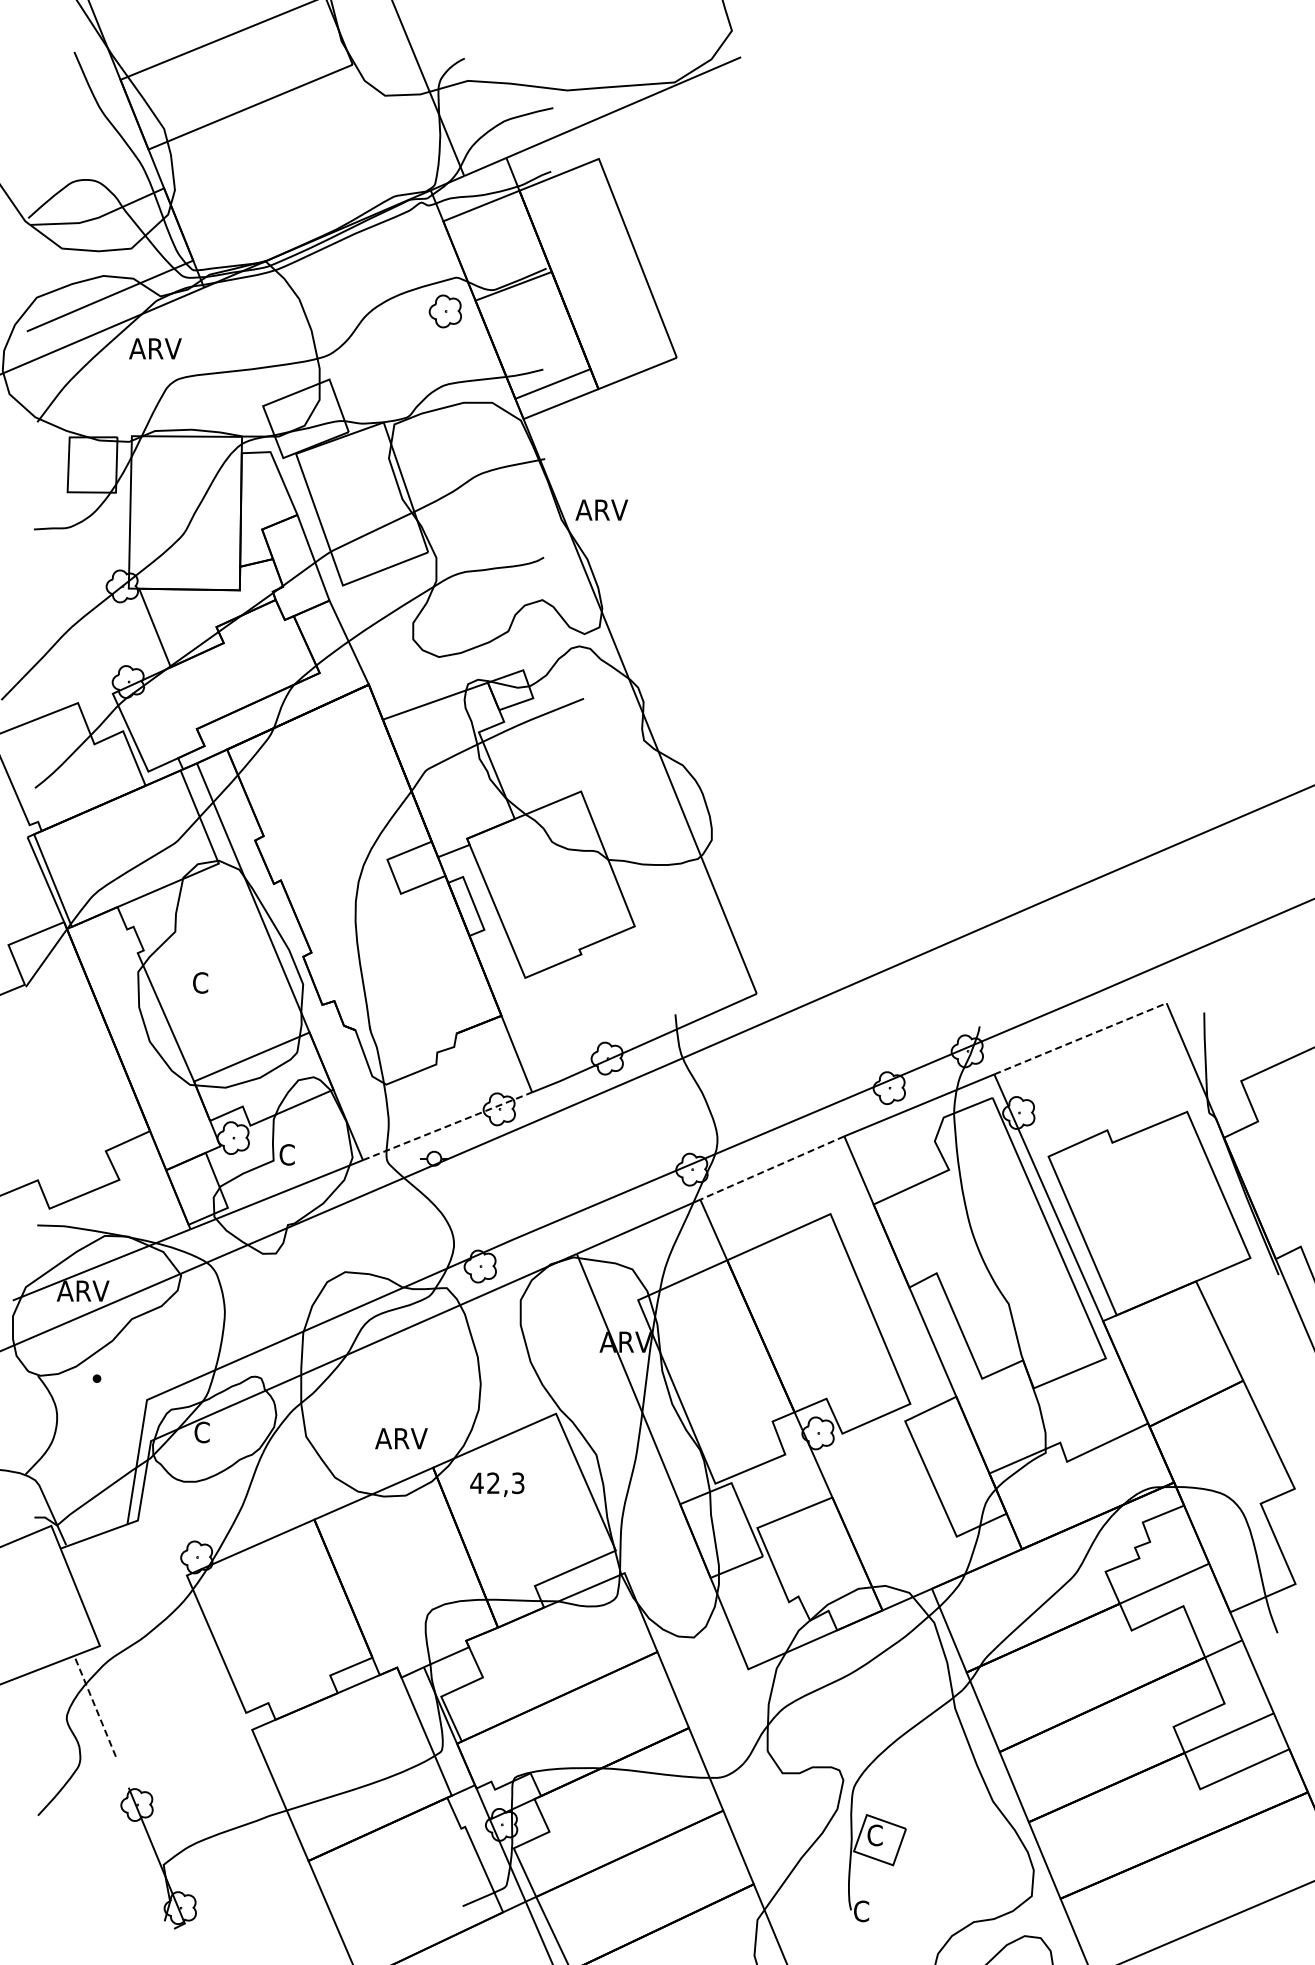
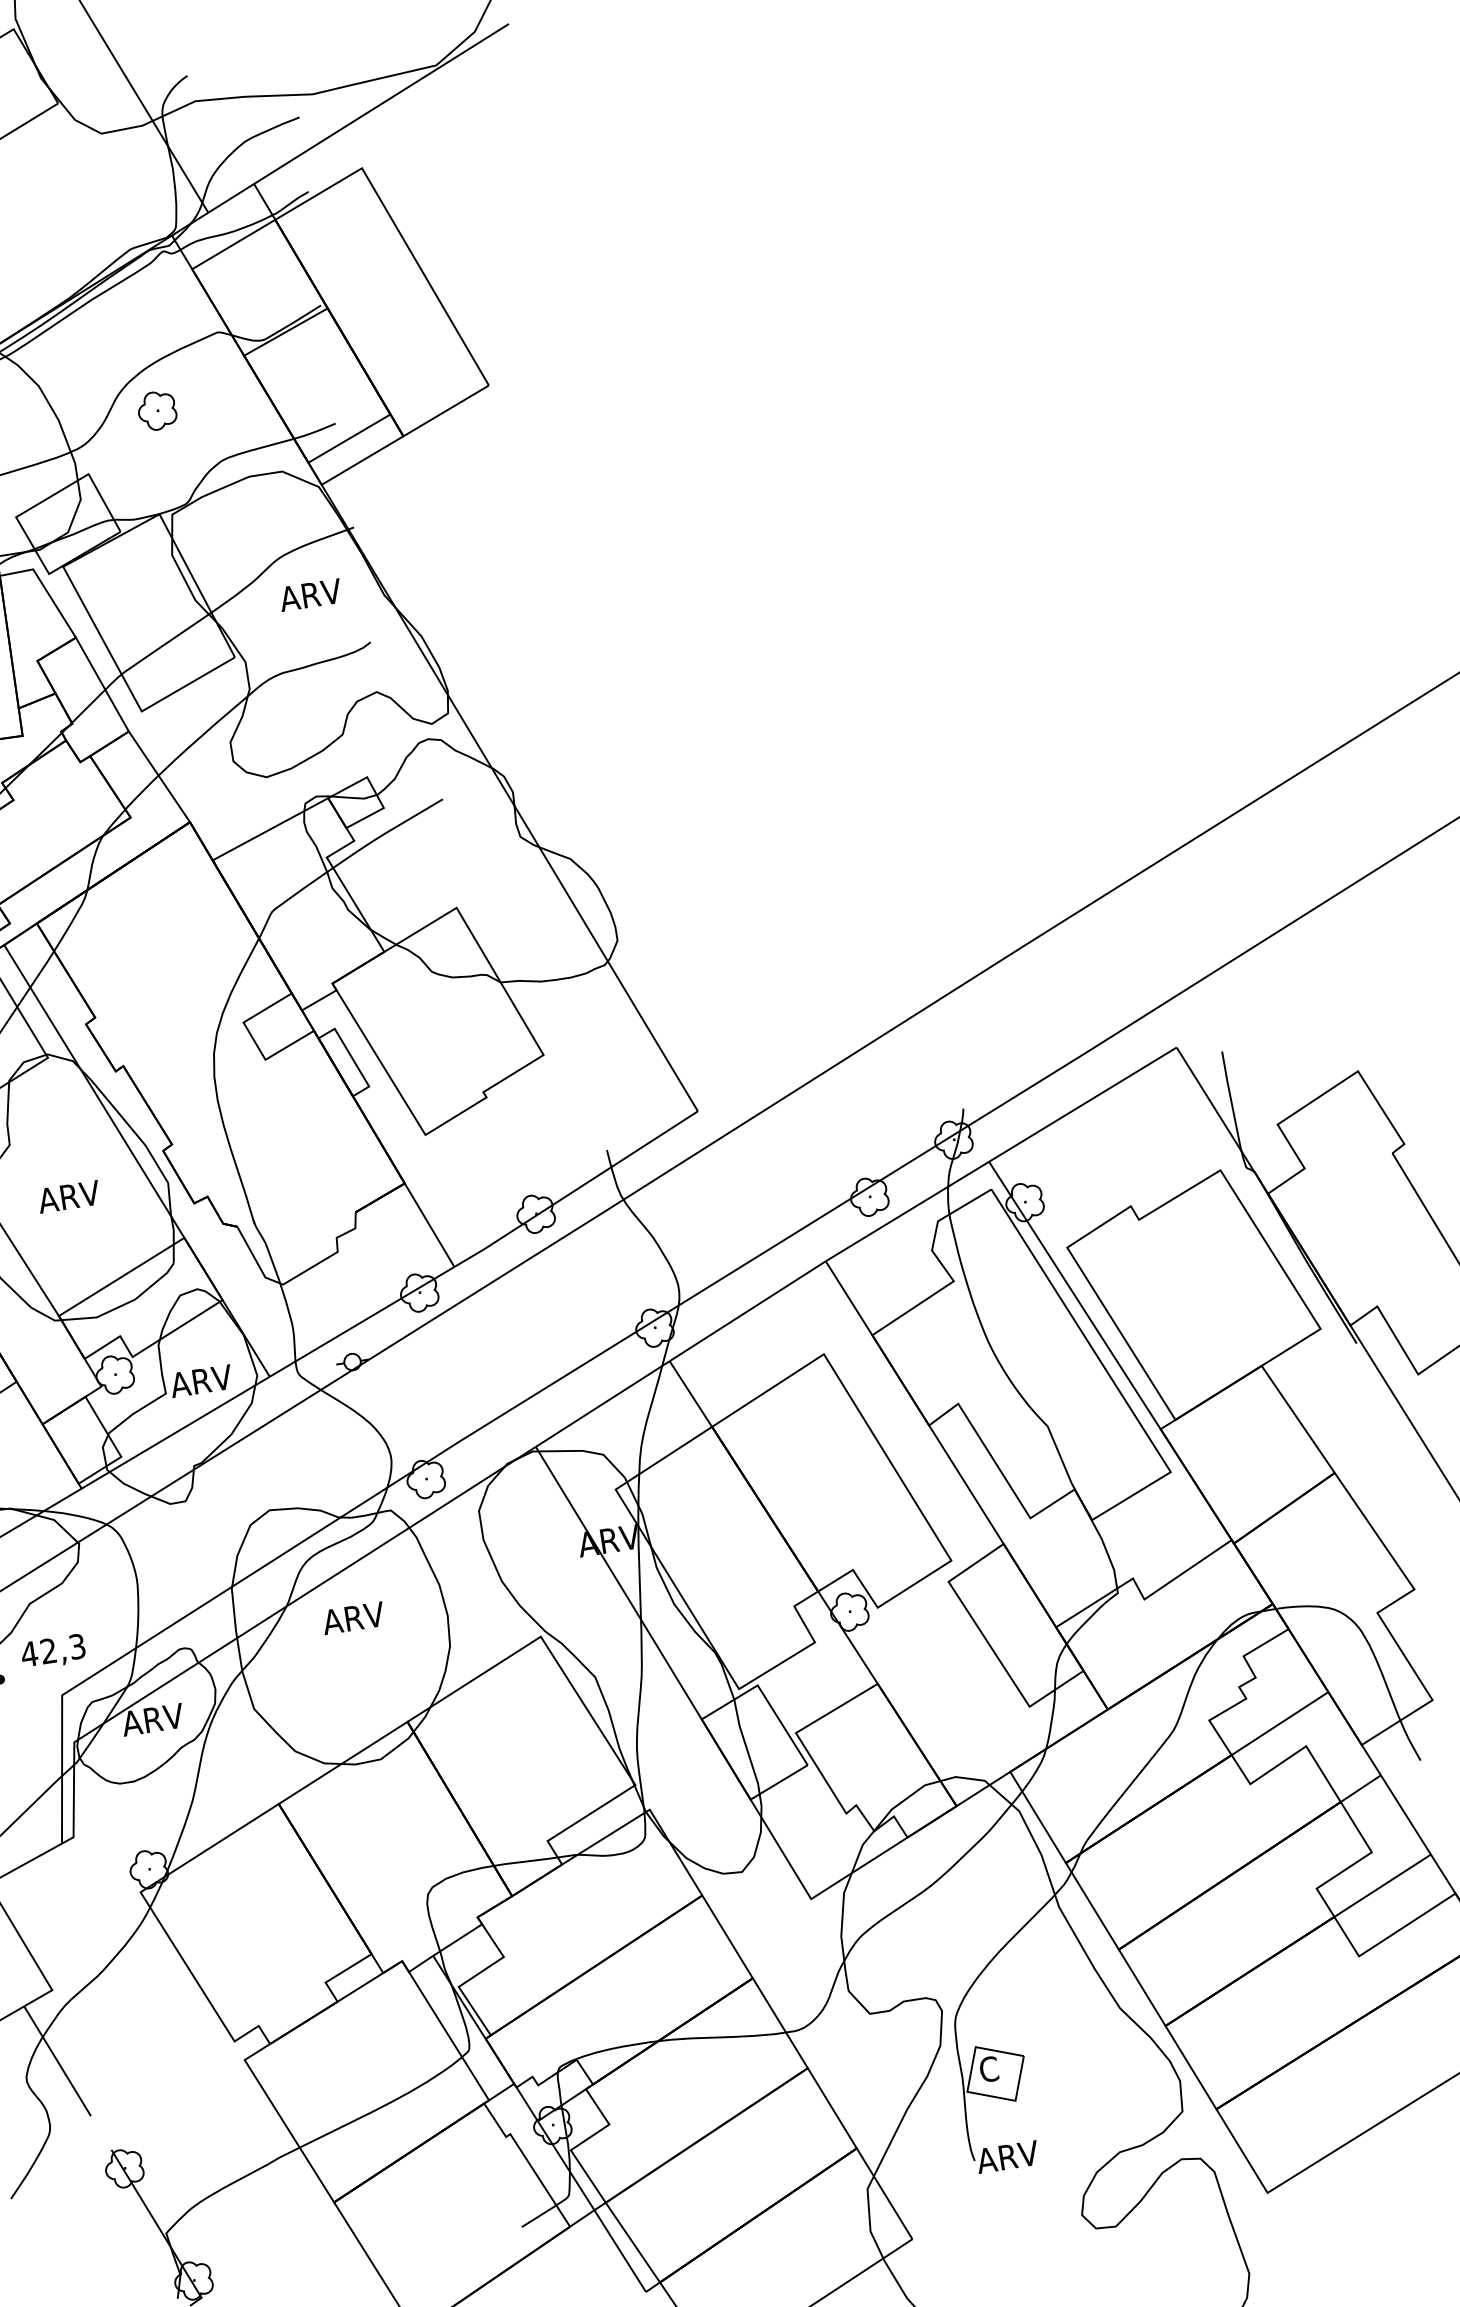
part: (444, 311) -> (156, 411), moved
text: (601, 509) -> (310, 594), moved
text: (218, 982) -> (69, 1196), C -> ARV
line: (1080, 1038) -> (1082, 1104), dashed -> solid
line: (448, 1126) -> (363, 1321), dashed -> solid
text: (304, 1154) -> (200, 1380), C -> ARV
line: (772, 1168) -> (748, 1311), dashed -> solid
text: (219, 1432) -> (152, 1719), C -> ARV
text: (401, 1438) -> (353, 1618), moved
text: (497, 1484) -> (53, 1651), moved
line: (95, 1706) -> (58, 2061), dashed -> solid
text: (878, 1911) -> (1006, 2157), C -> ARV

